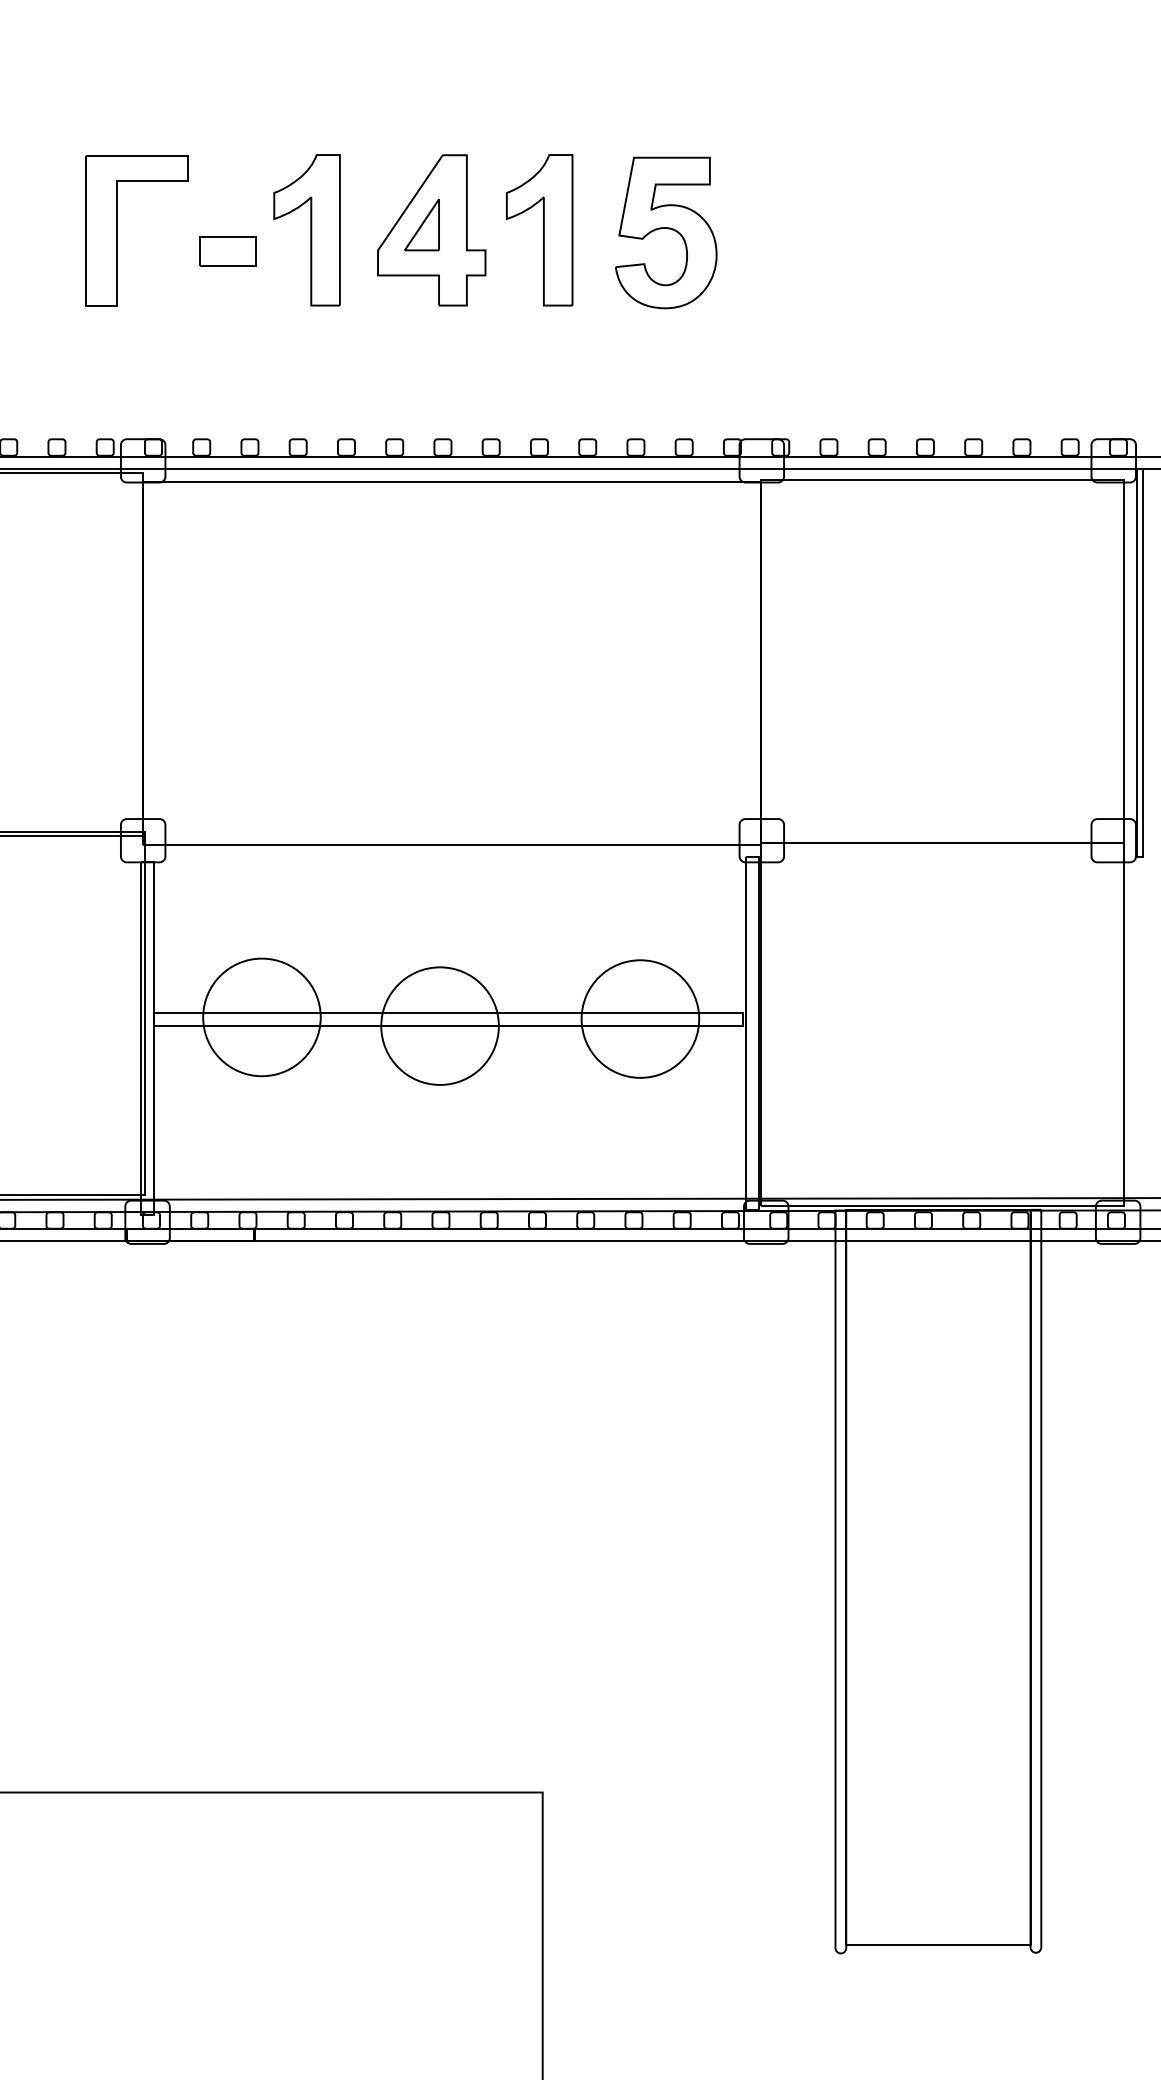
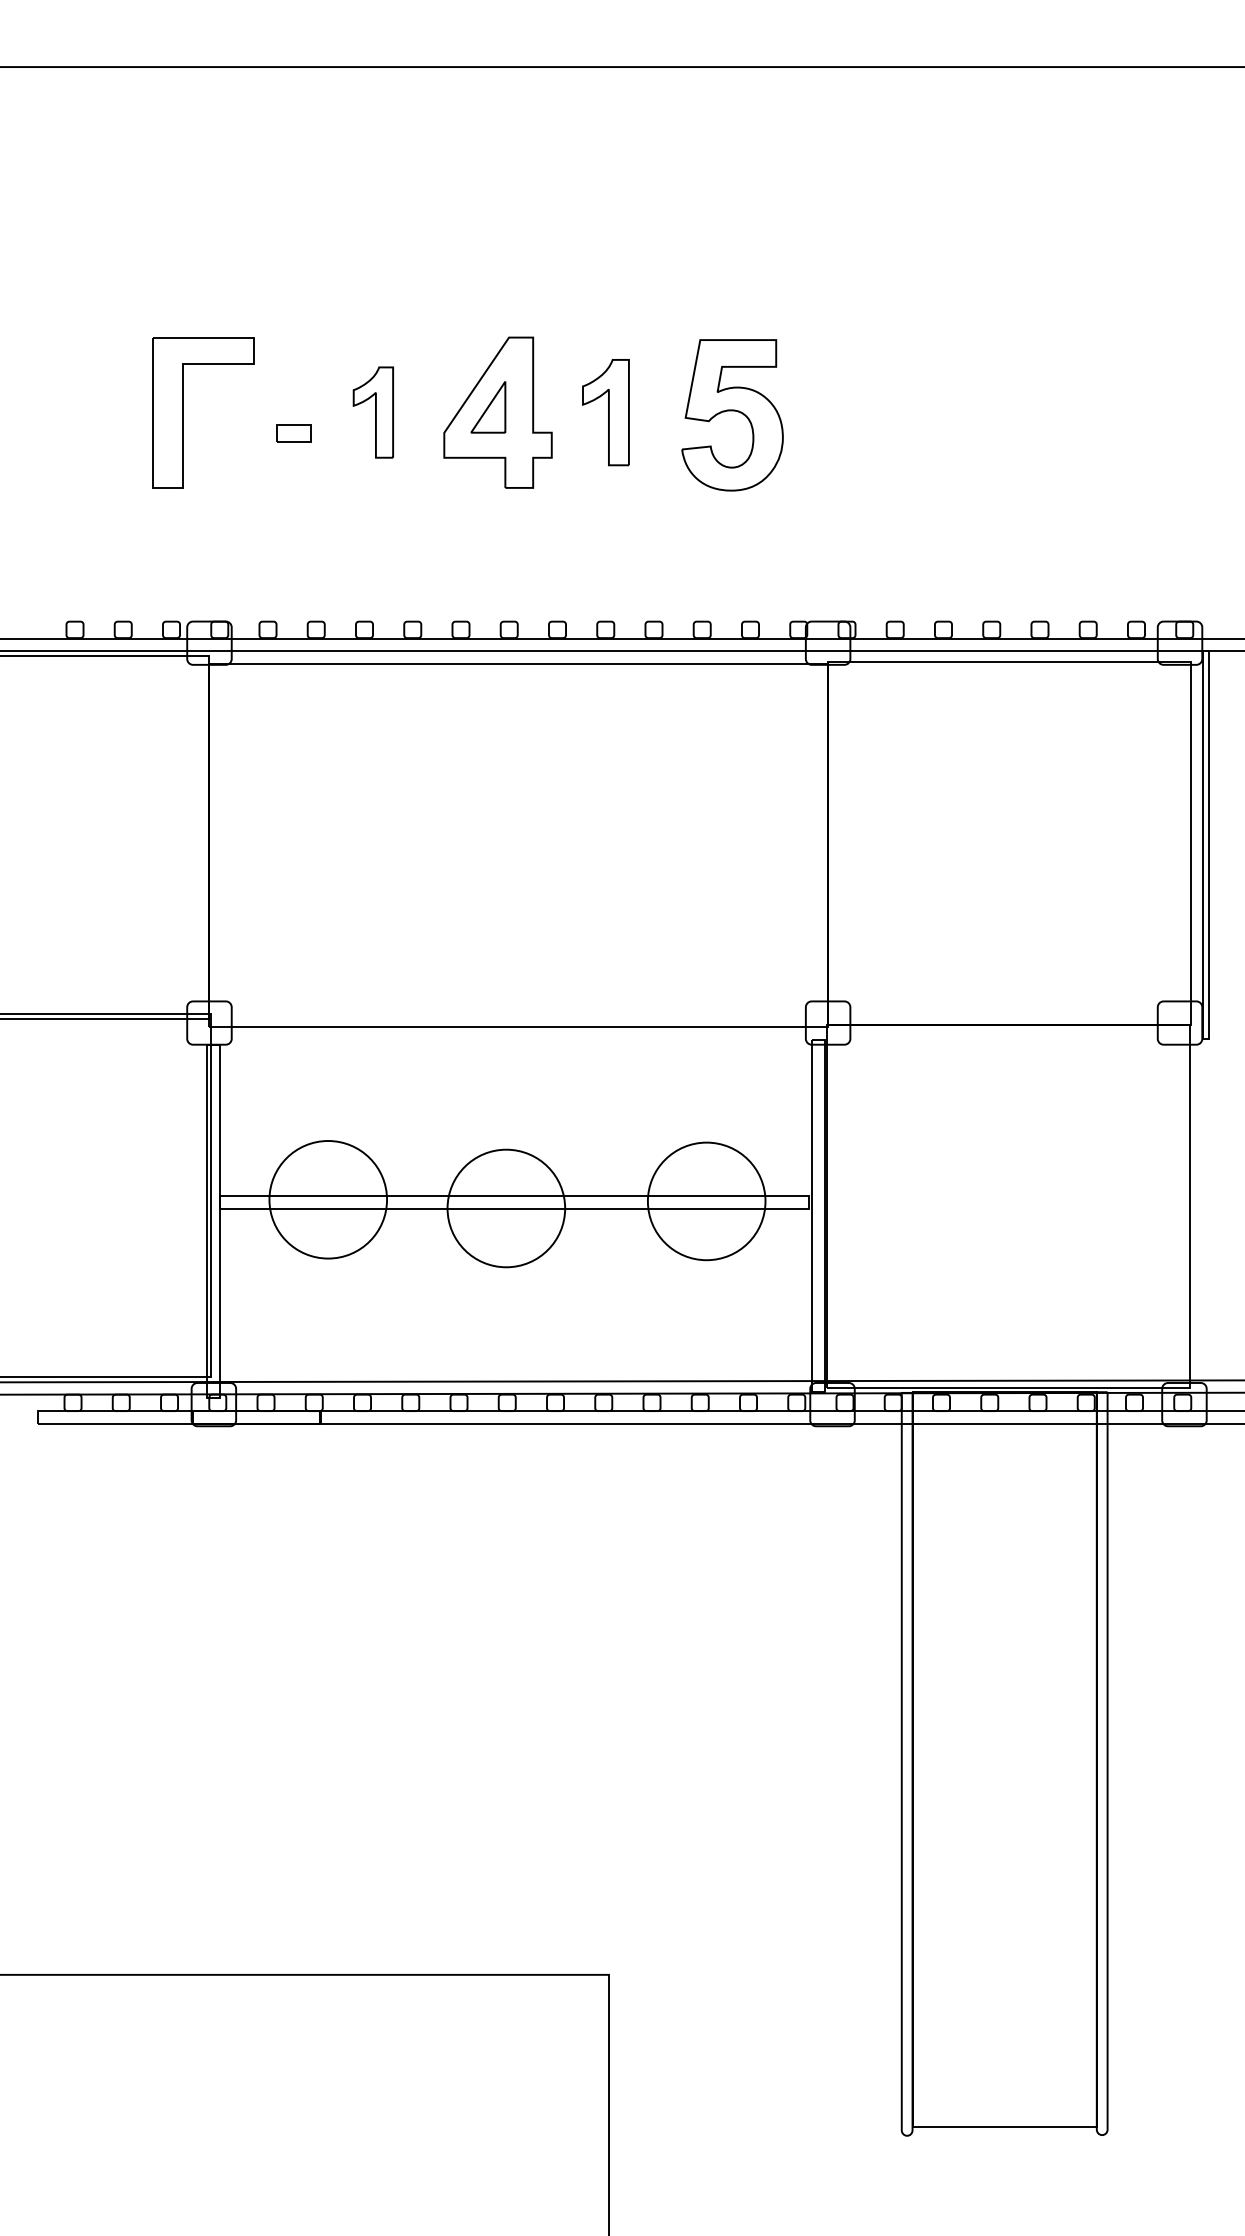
part: (307, 230) -> (373, 412), size x0.6
part: (539, 230) -> (605, 412), size x0.7
part: (228, 251) -> (294, 433), size x0.6

